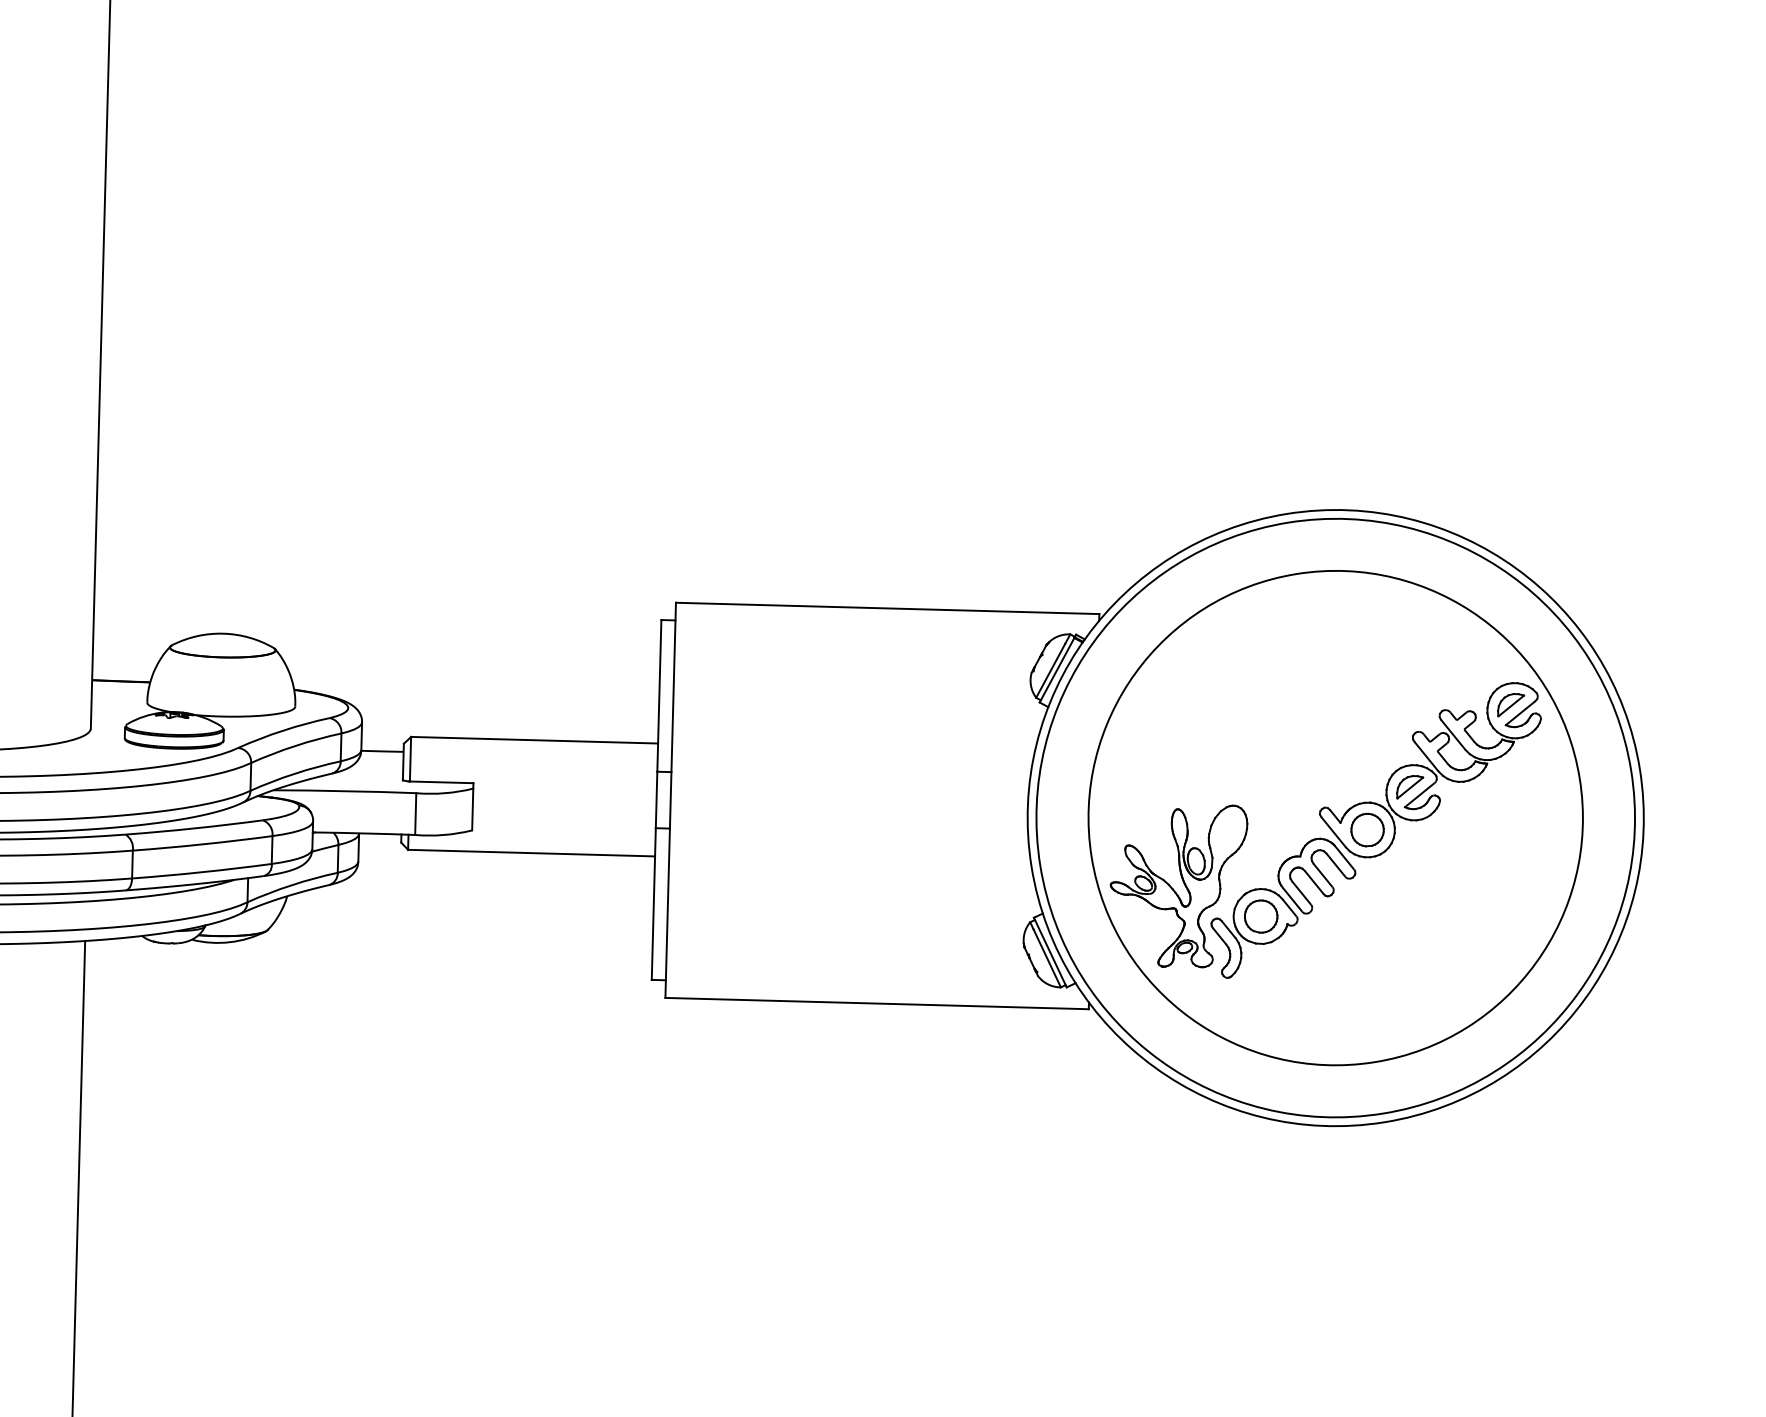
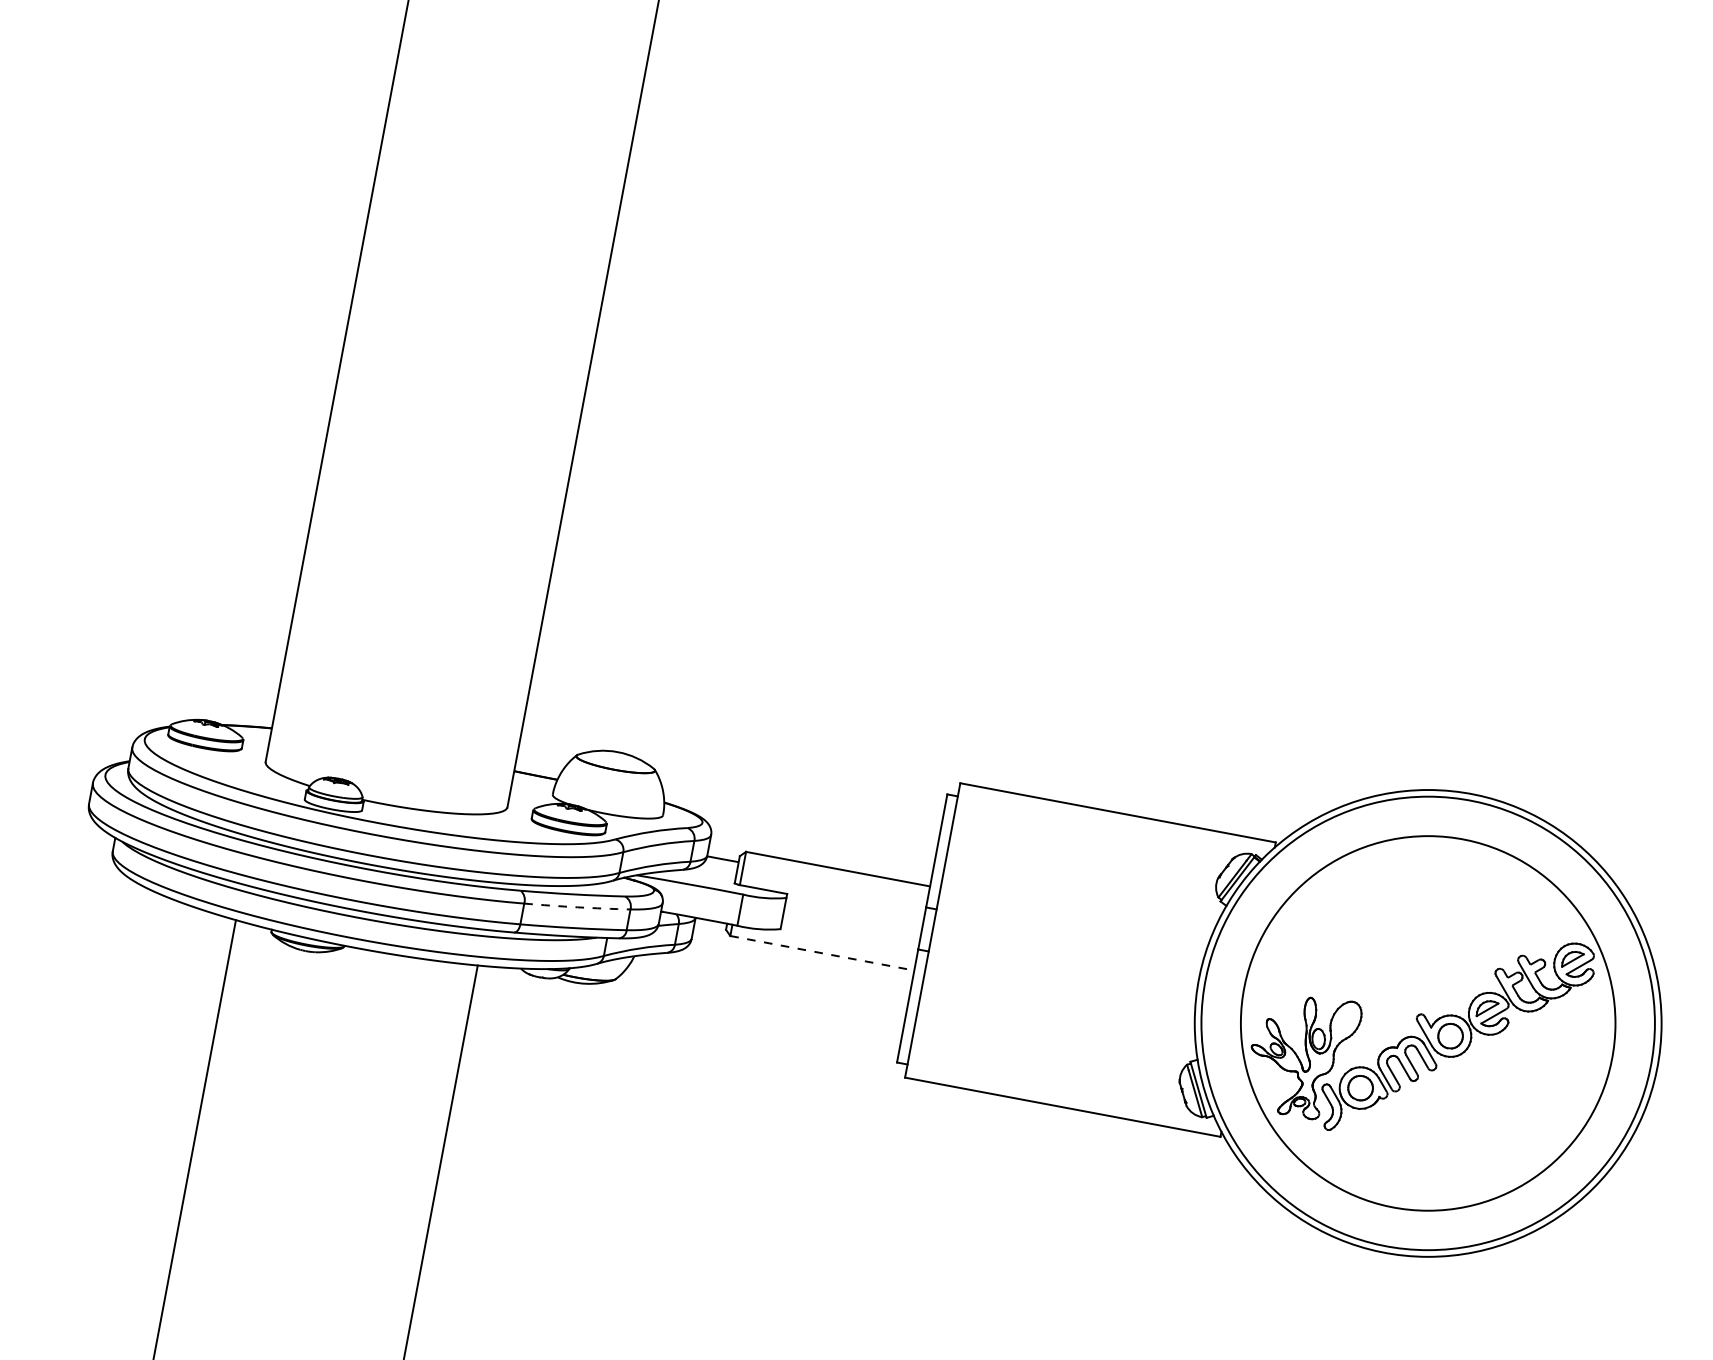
arc: (203, 844) -> (577, 907), solid -> dashed
line: (531, 853) -> (822, 953), solid -> dashed

